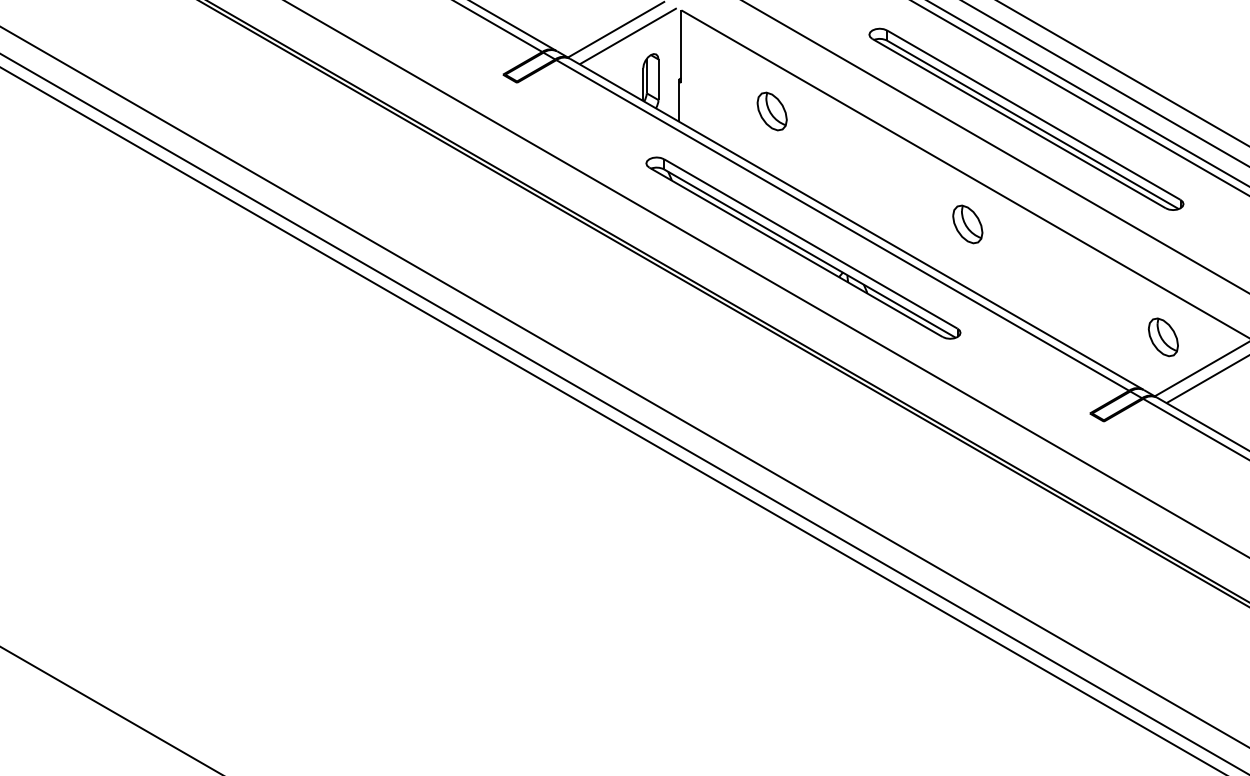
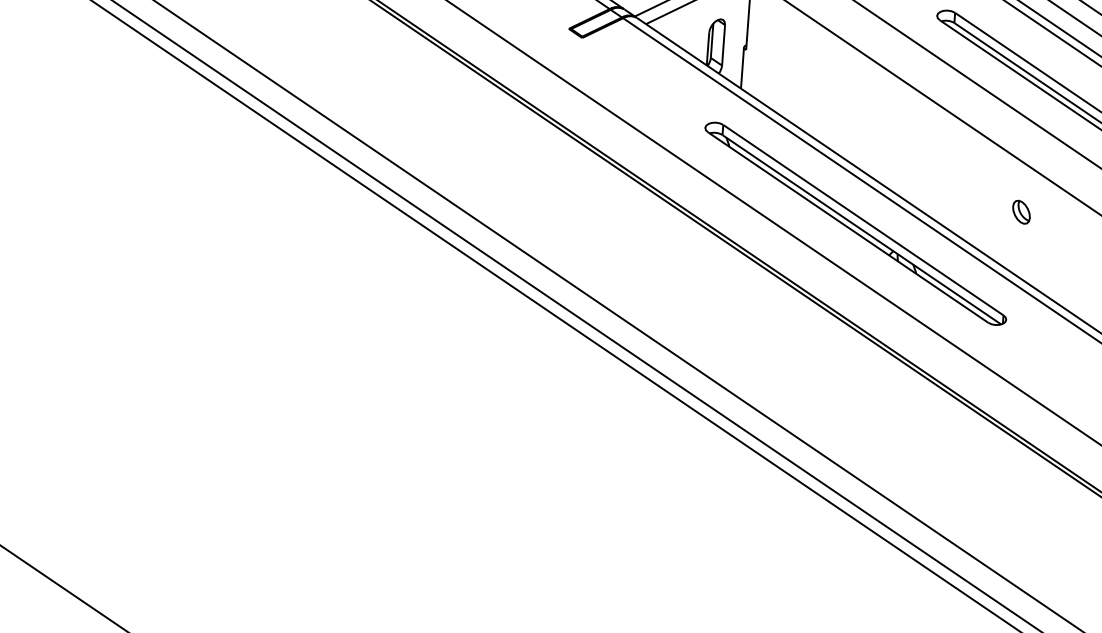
part: (771, 111) -> (833, 85), removed
part: (967, 224) -> (1021, 212), size x0.6

